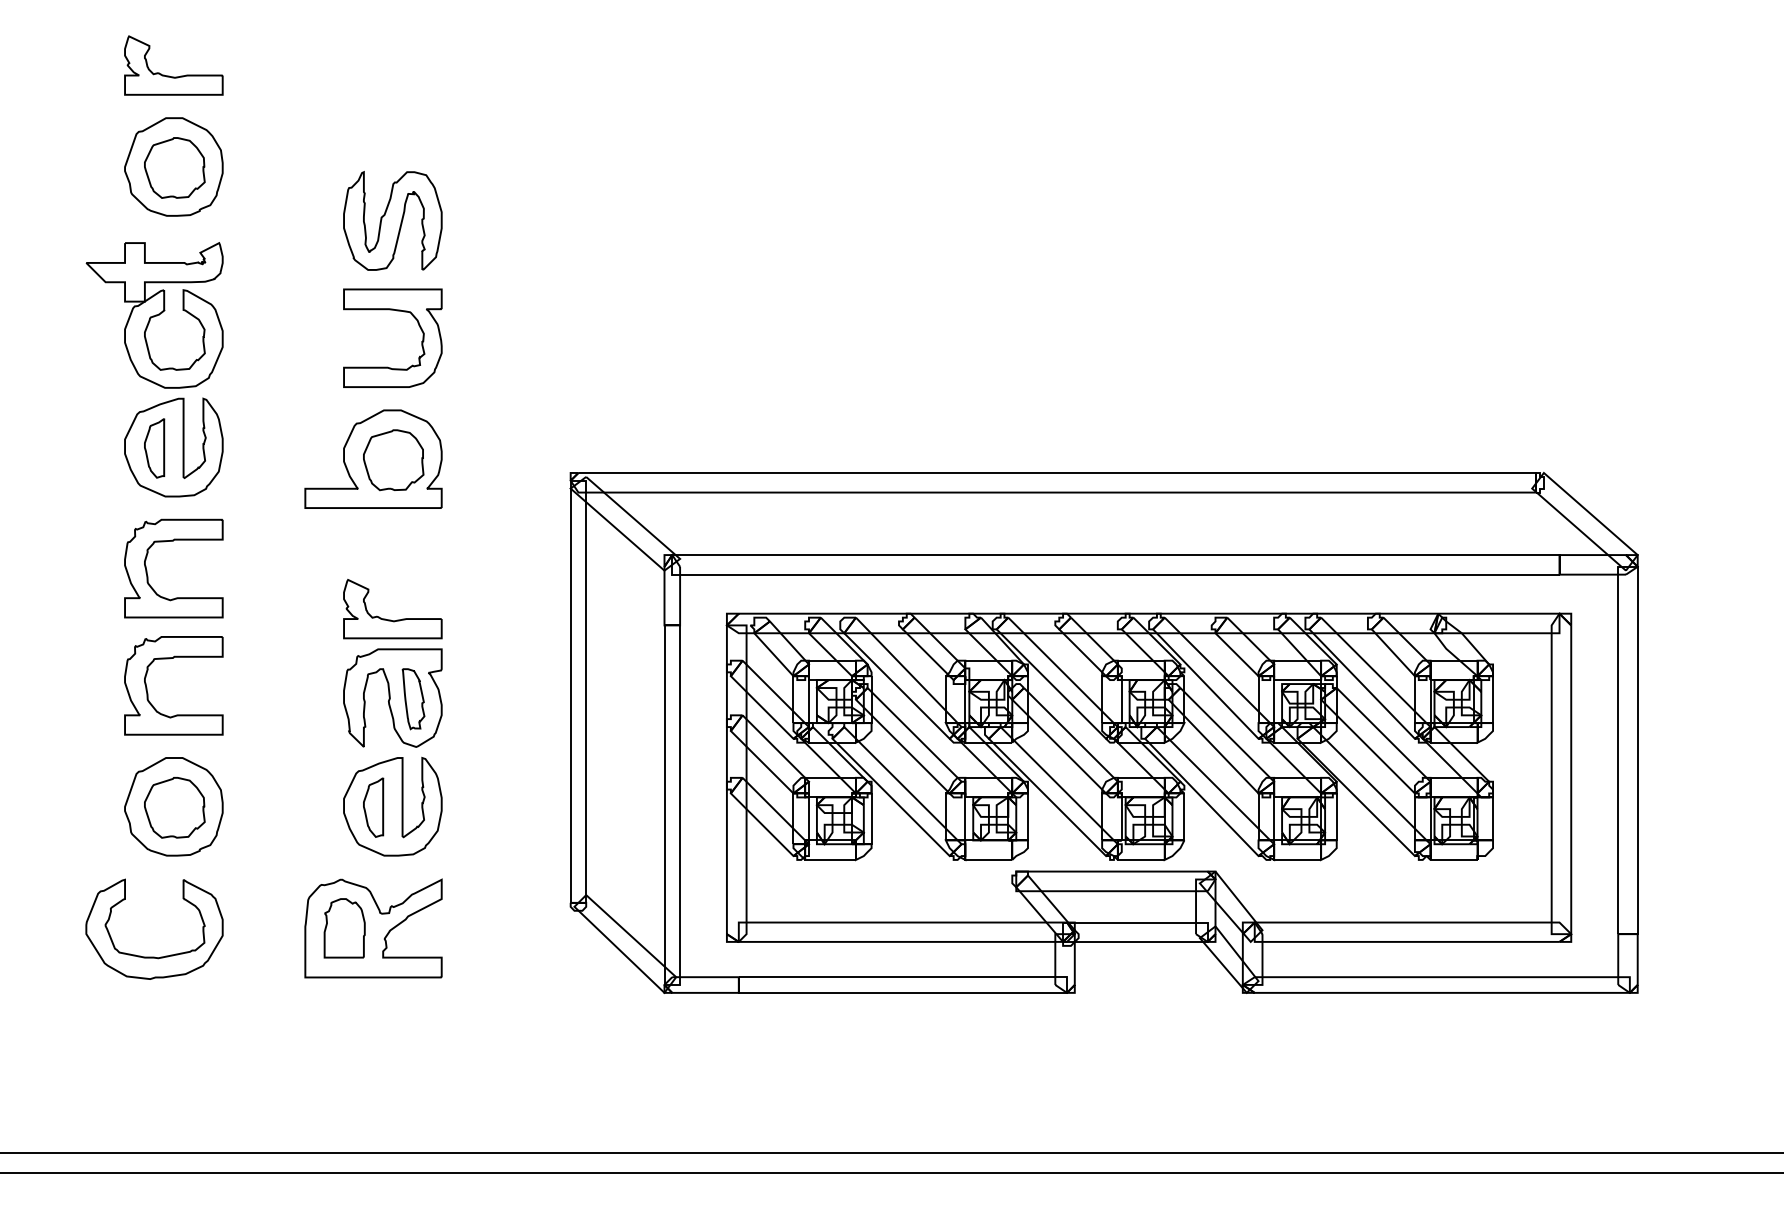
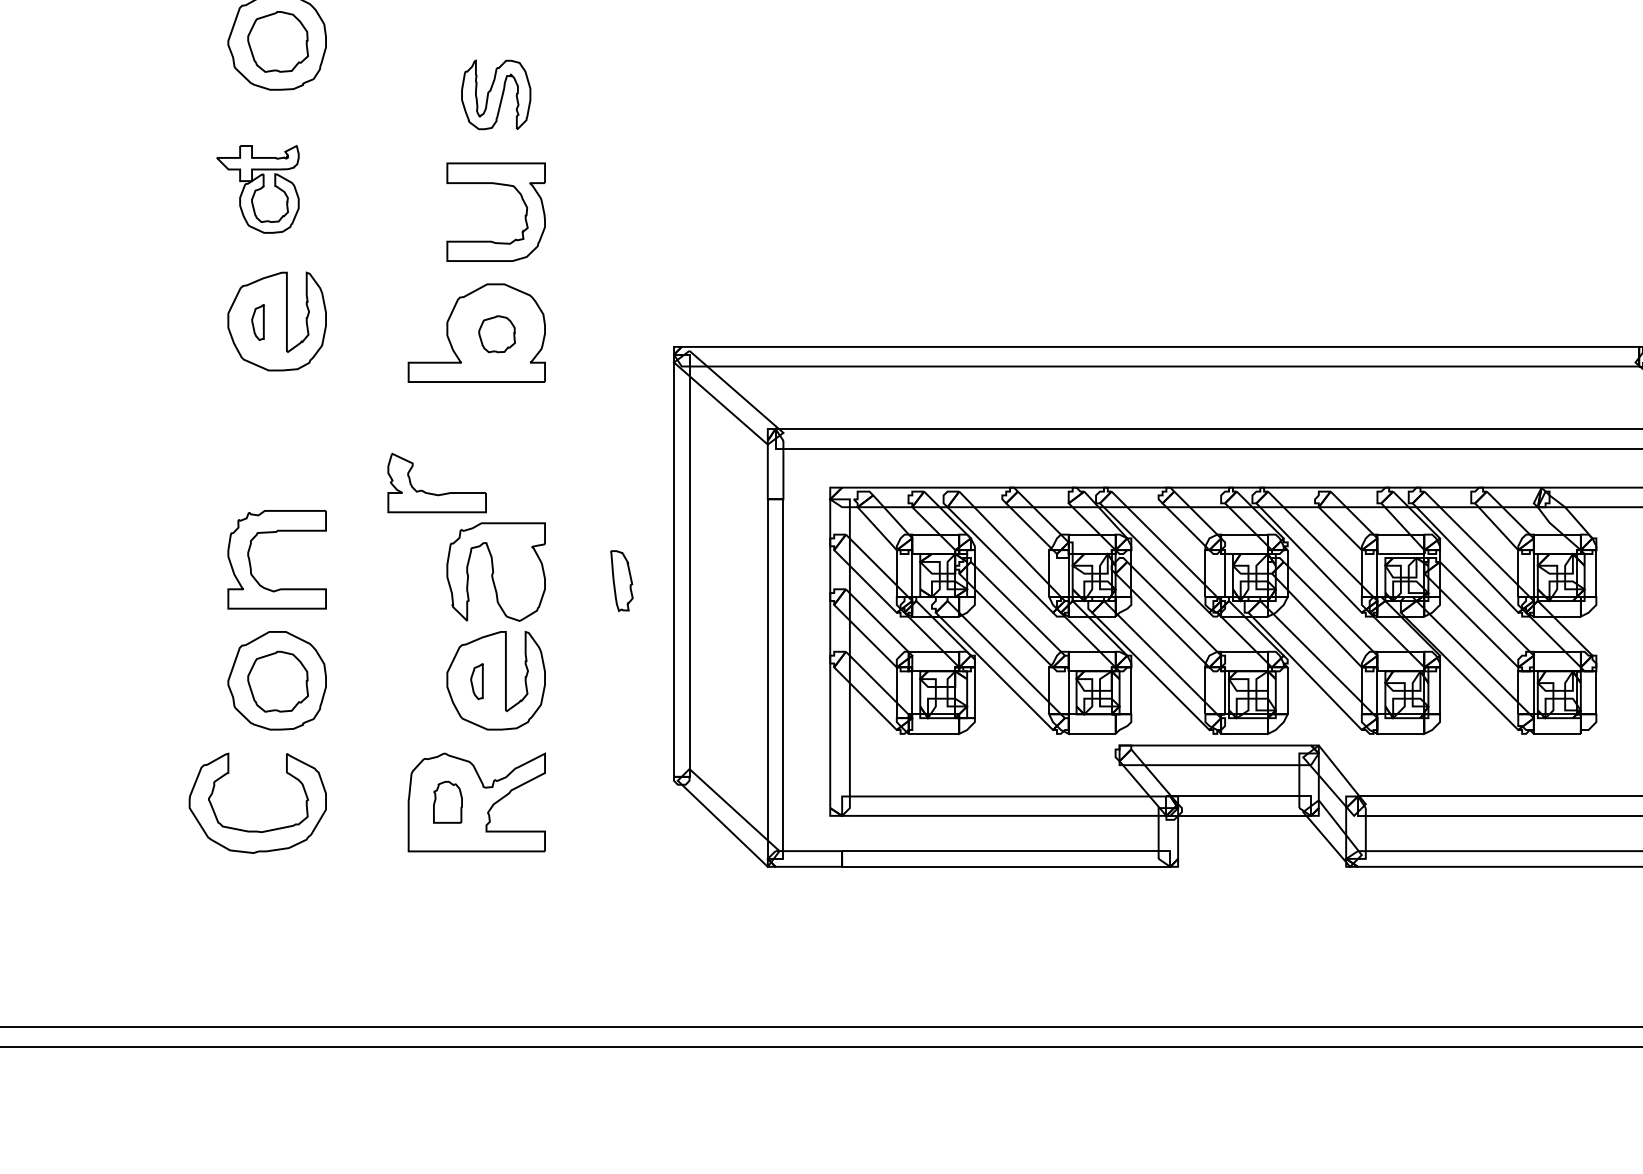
part: (392, 220) -> (495, 94), size x0.7
part: (154, 315) -> (257, 189), size x0.6
part: (154, 448) -> (257, 322), size x0.6
part: (393, 460) -> (496, 334), size x0.6
part: (147, 570) -> (250, 444), removed
part: (390, 619) -> (434, 493), moved
part: (413, 699) -> (621, 581), moved
part: (373, 807) -> (476, 681), size x0.6
part: (344, 928) -> (447, 802), size x0.7

